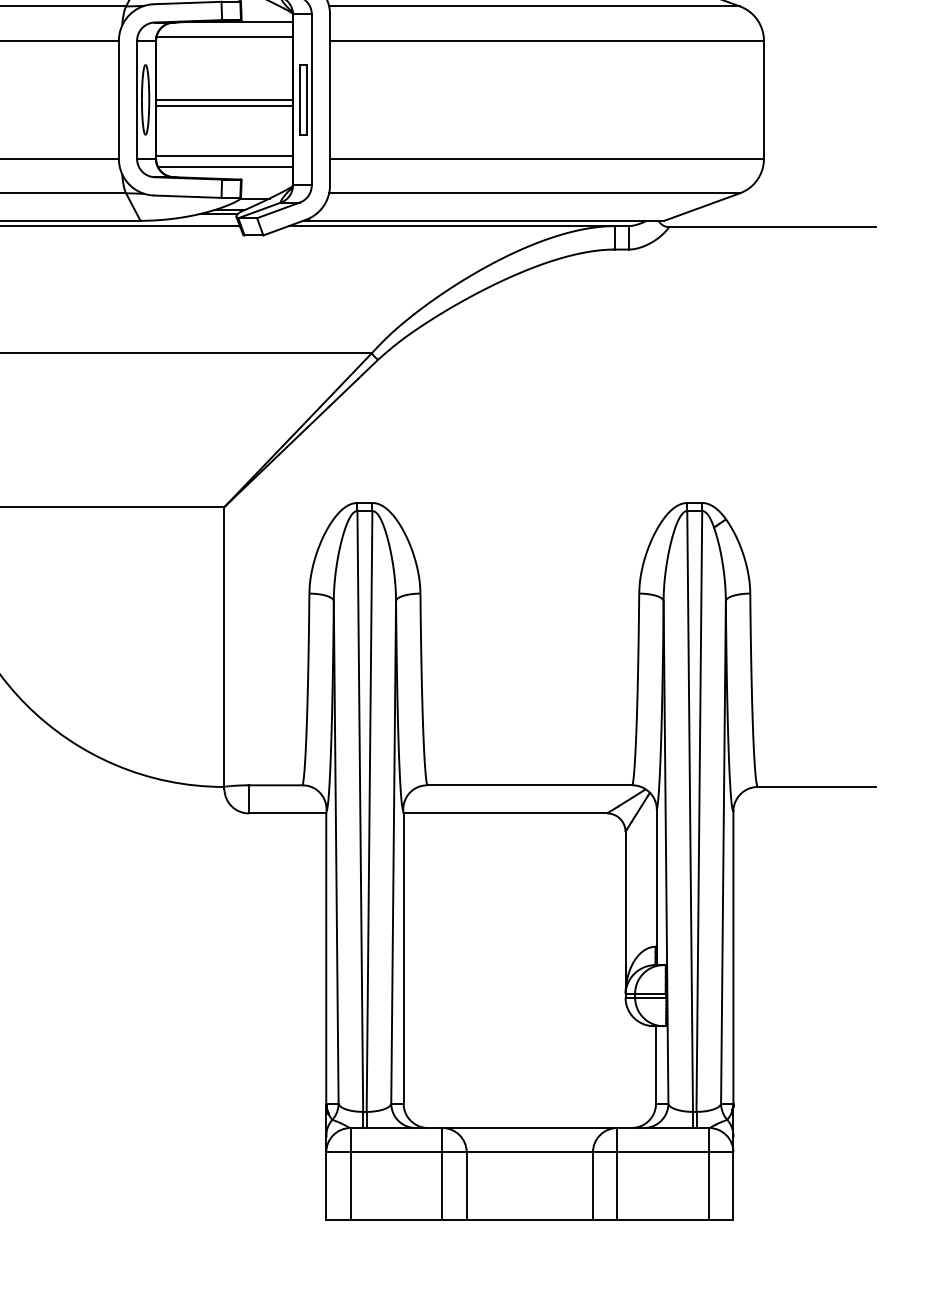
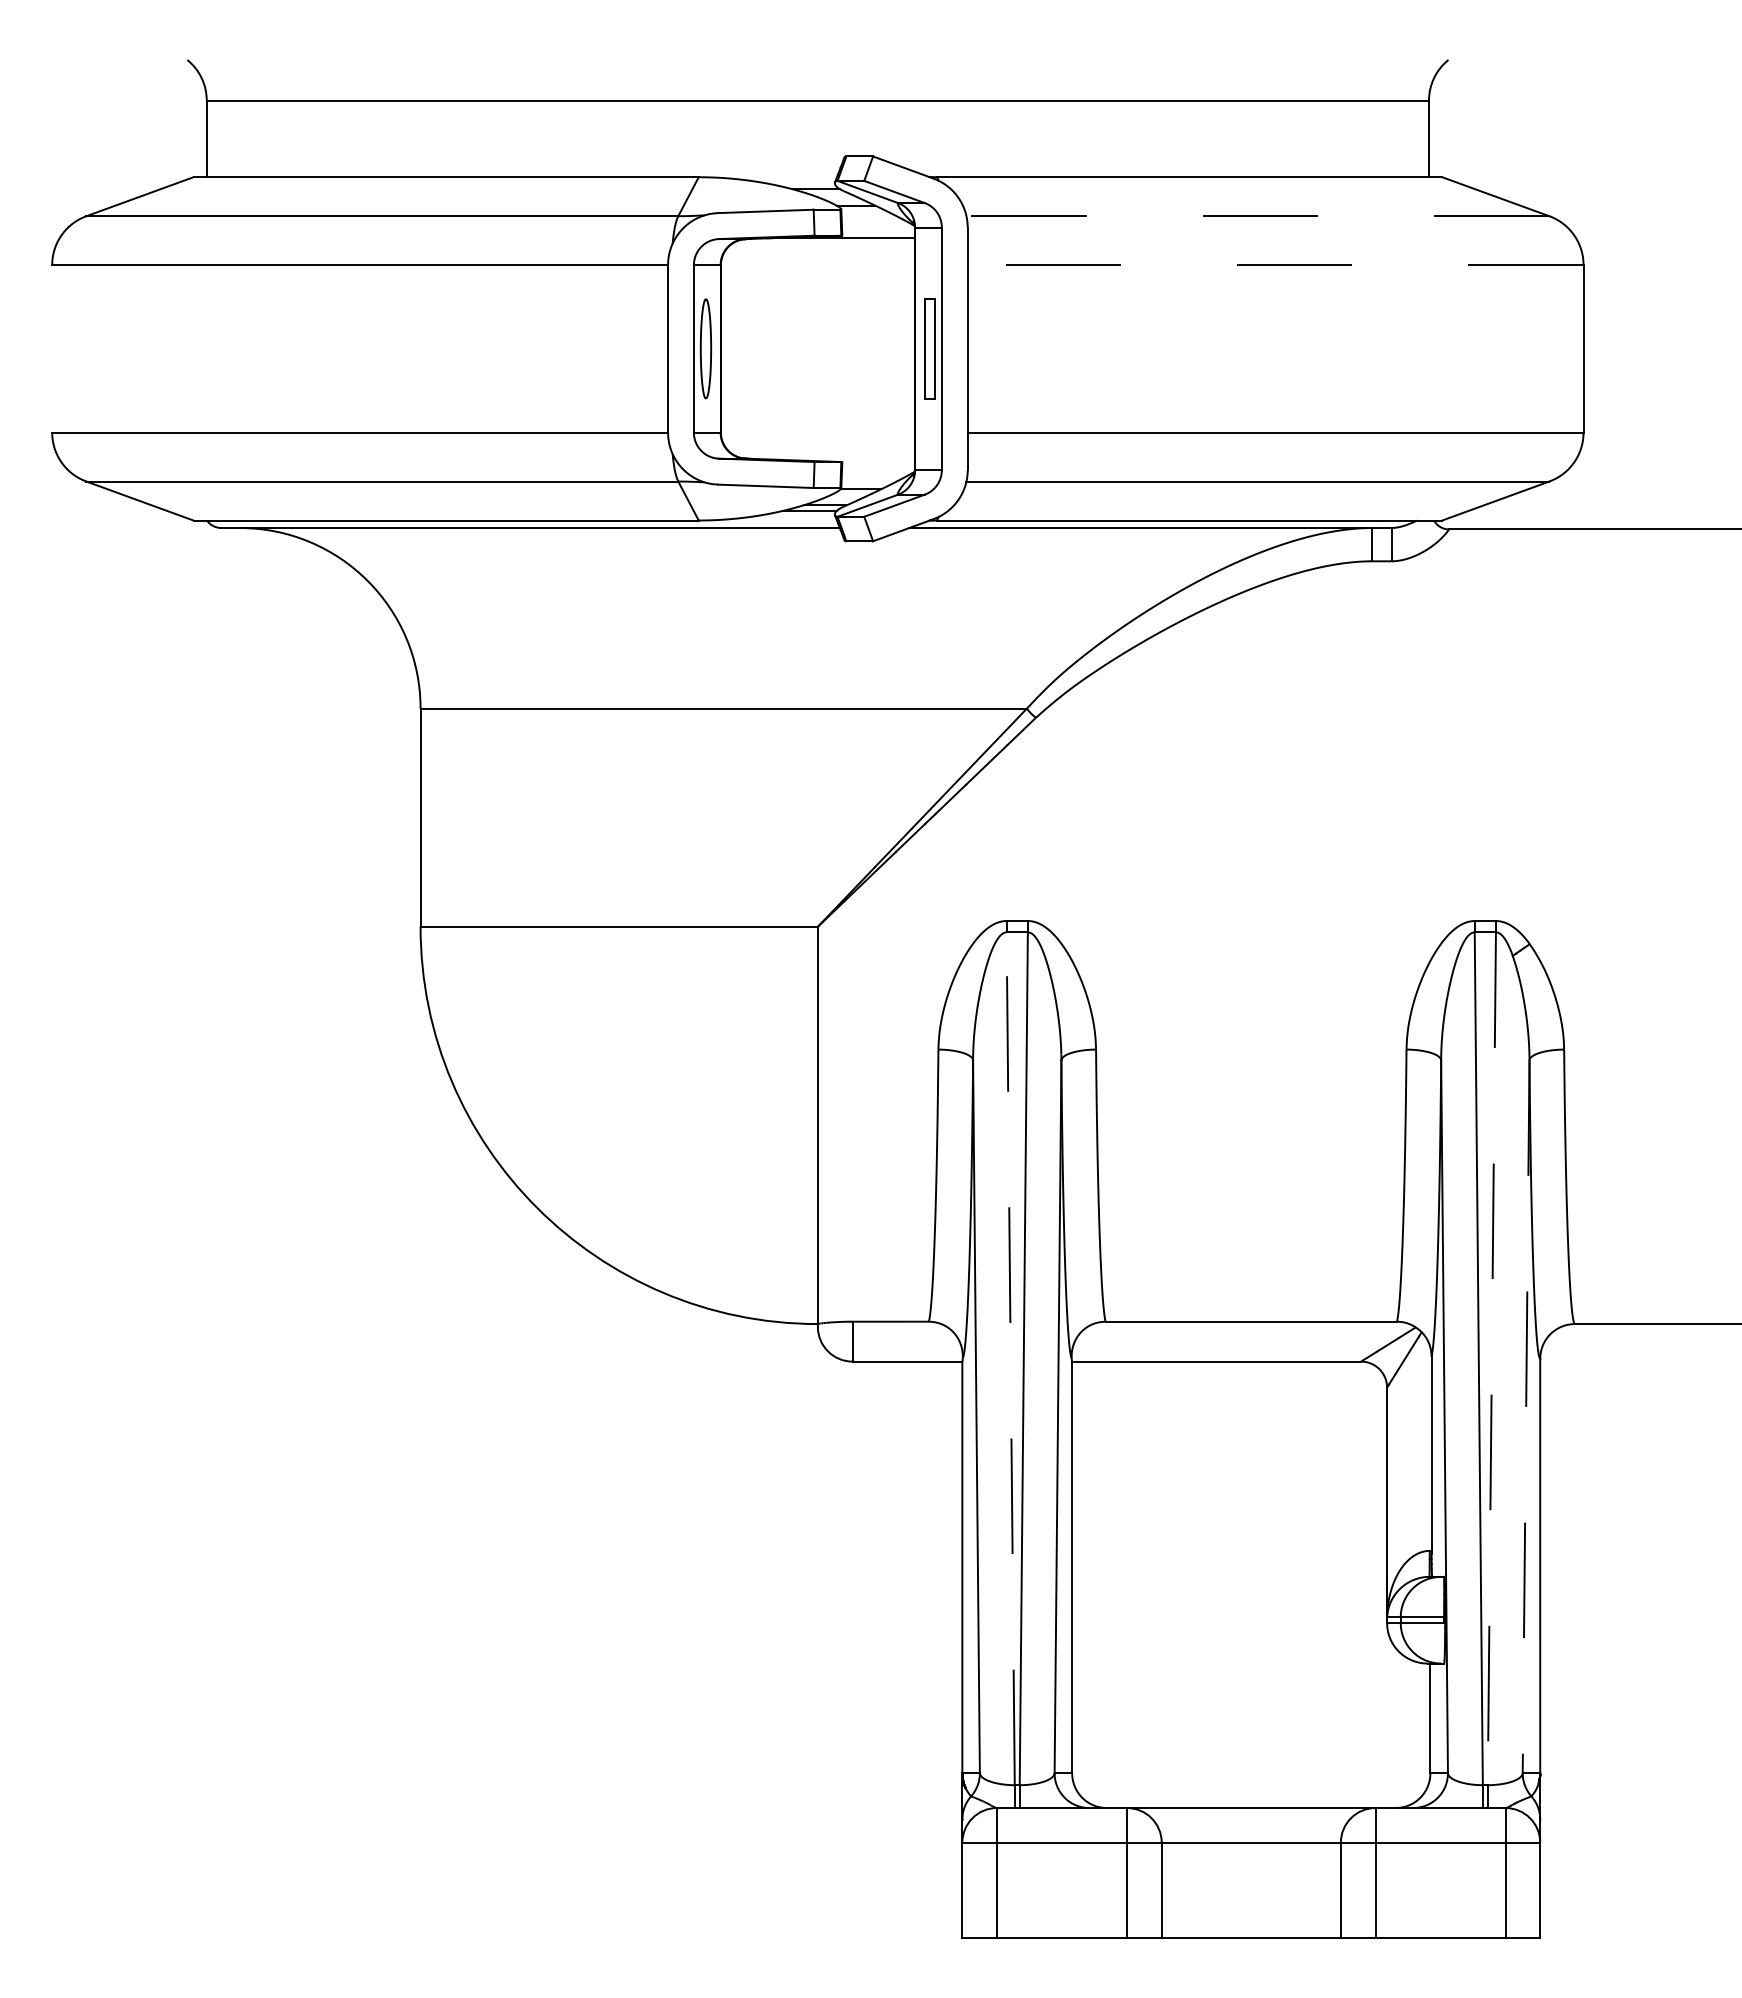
line: (534, 6) -> (1257, 216), solid -> dashed
line: (224, 36) -> (817, 259), removed
line: (546, 41) -> (1275, 265), solid -> dashed
line: (224, 99) -> (817, 348), removed
line: (224, 105) -> (817, 357), removed
line: (224, 155) -> (817, 428), removed
line: (224, 167) -> (818, 444), removed
line: (360, 811) -> (1010, 1358), solid -> dashed
line: (699, 811) -> (1491, 1359), solid -> dashed
line: (723, 852) -> (1526, 1416), solid -> dashed

